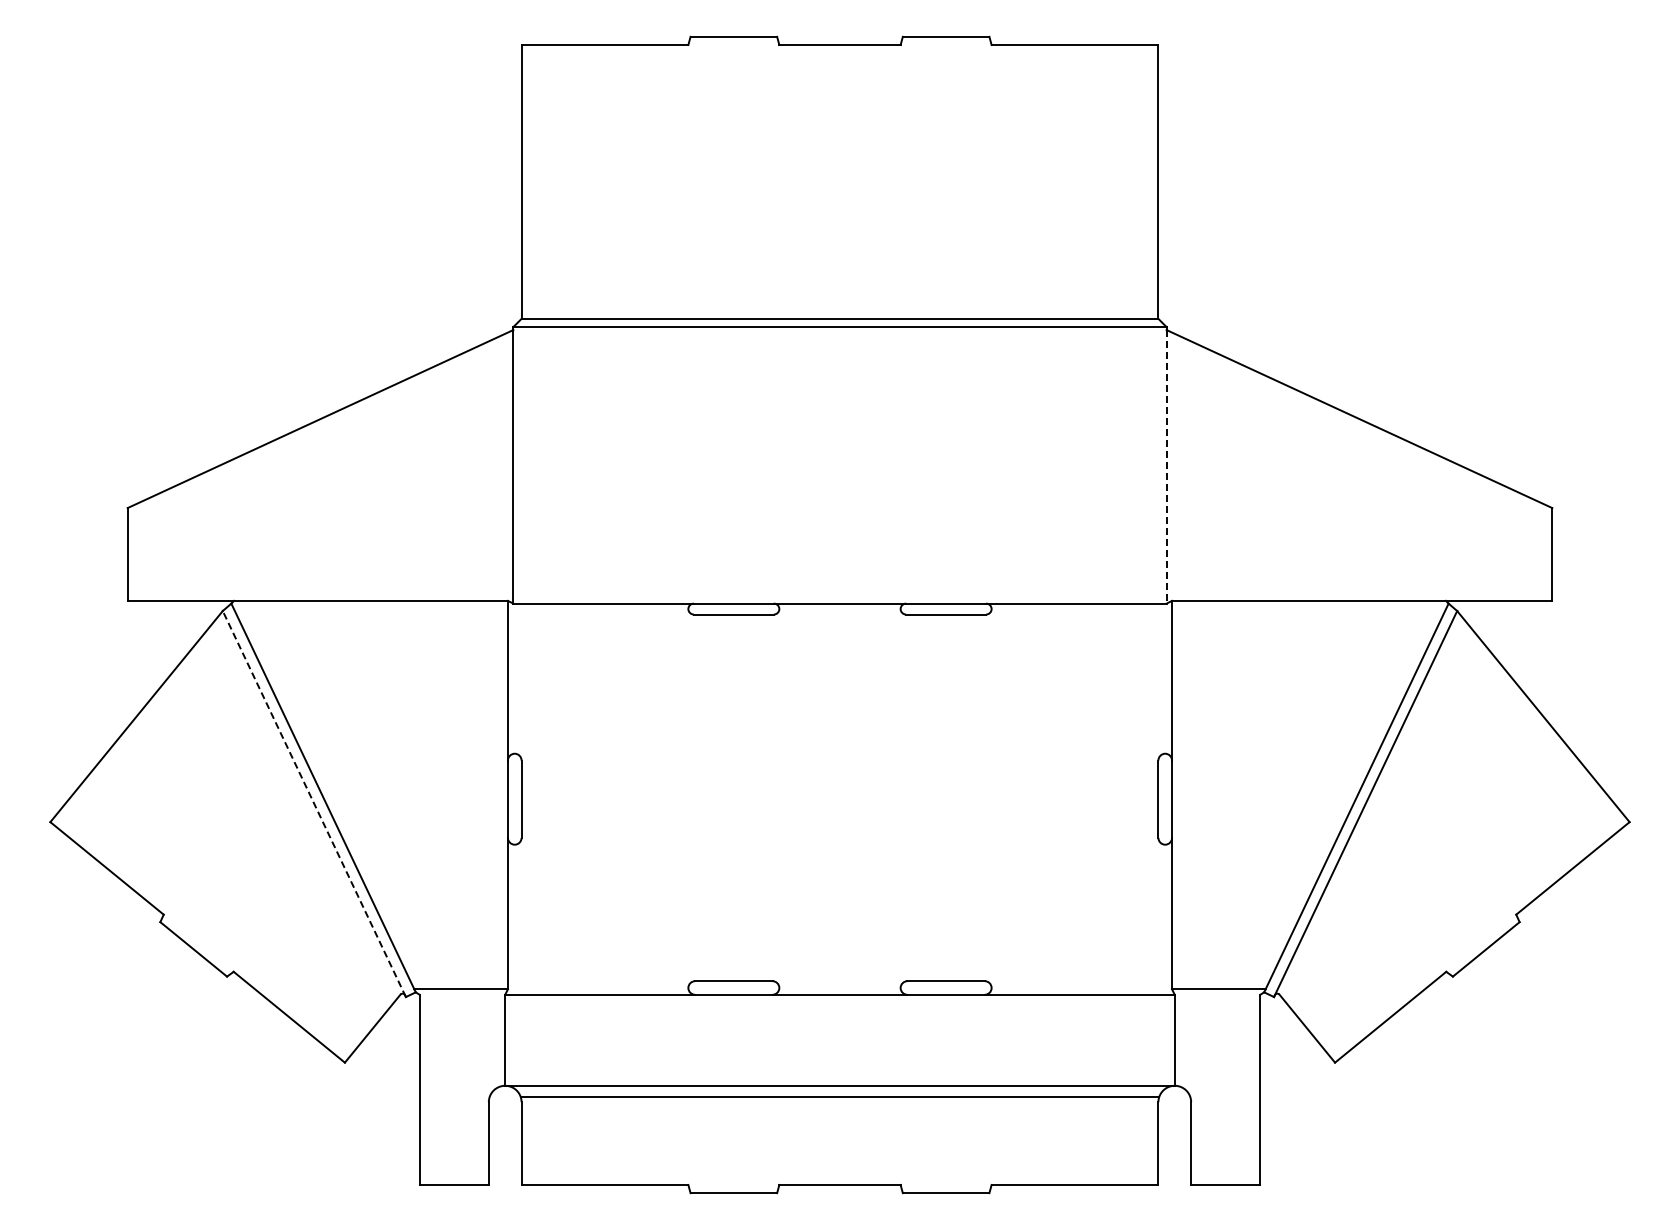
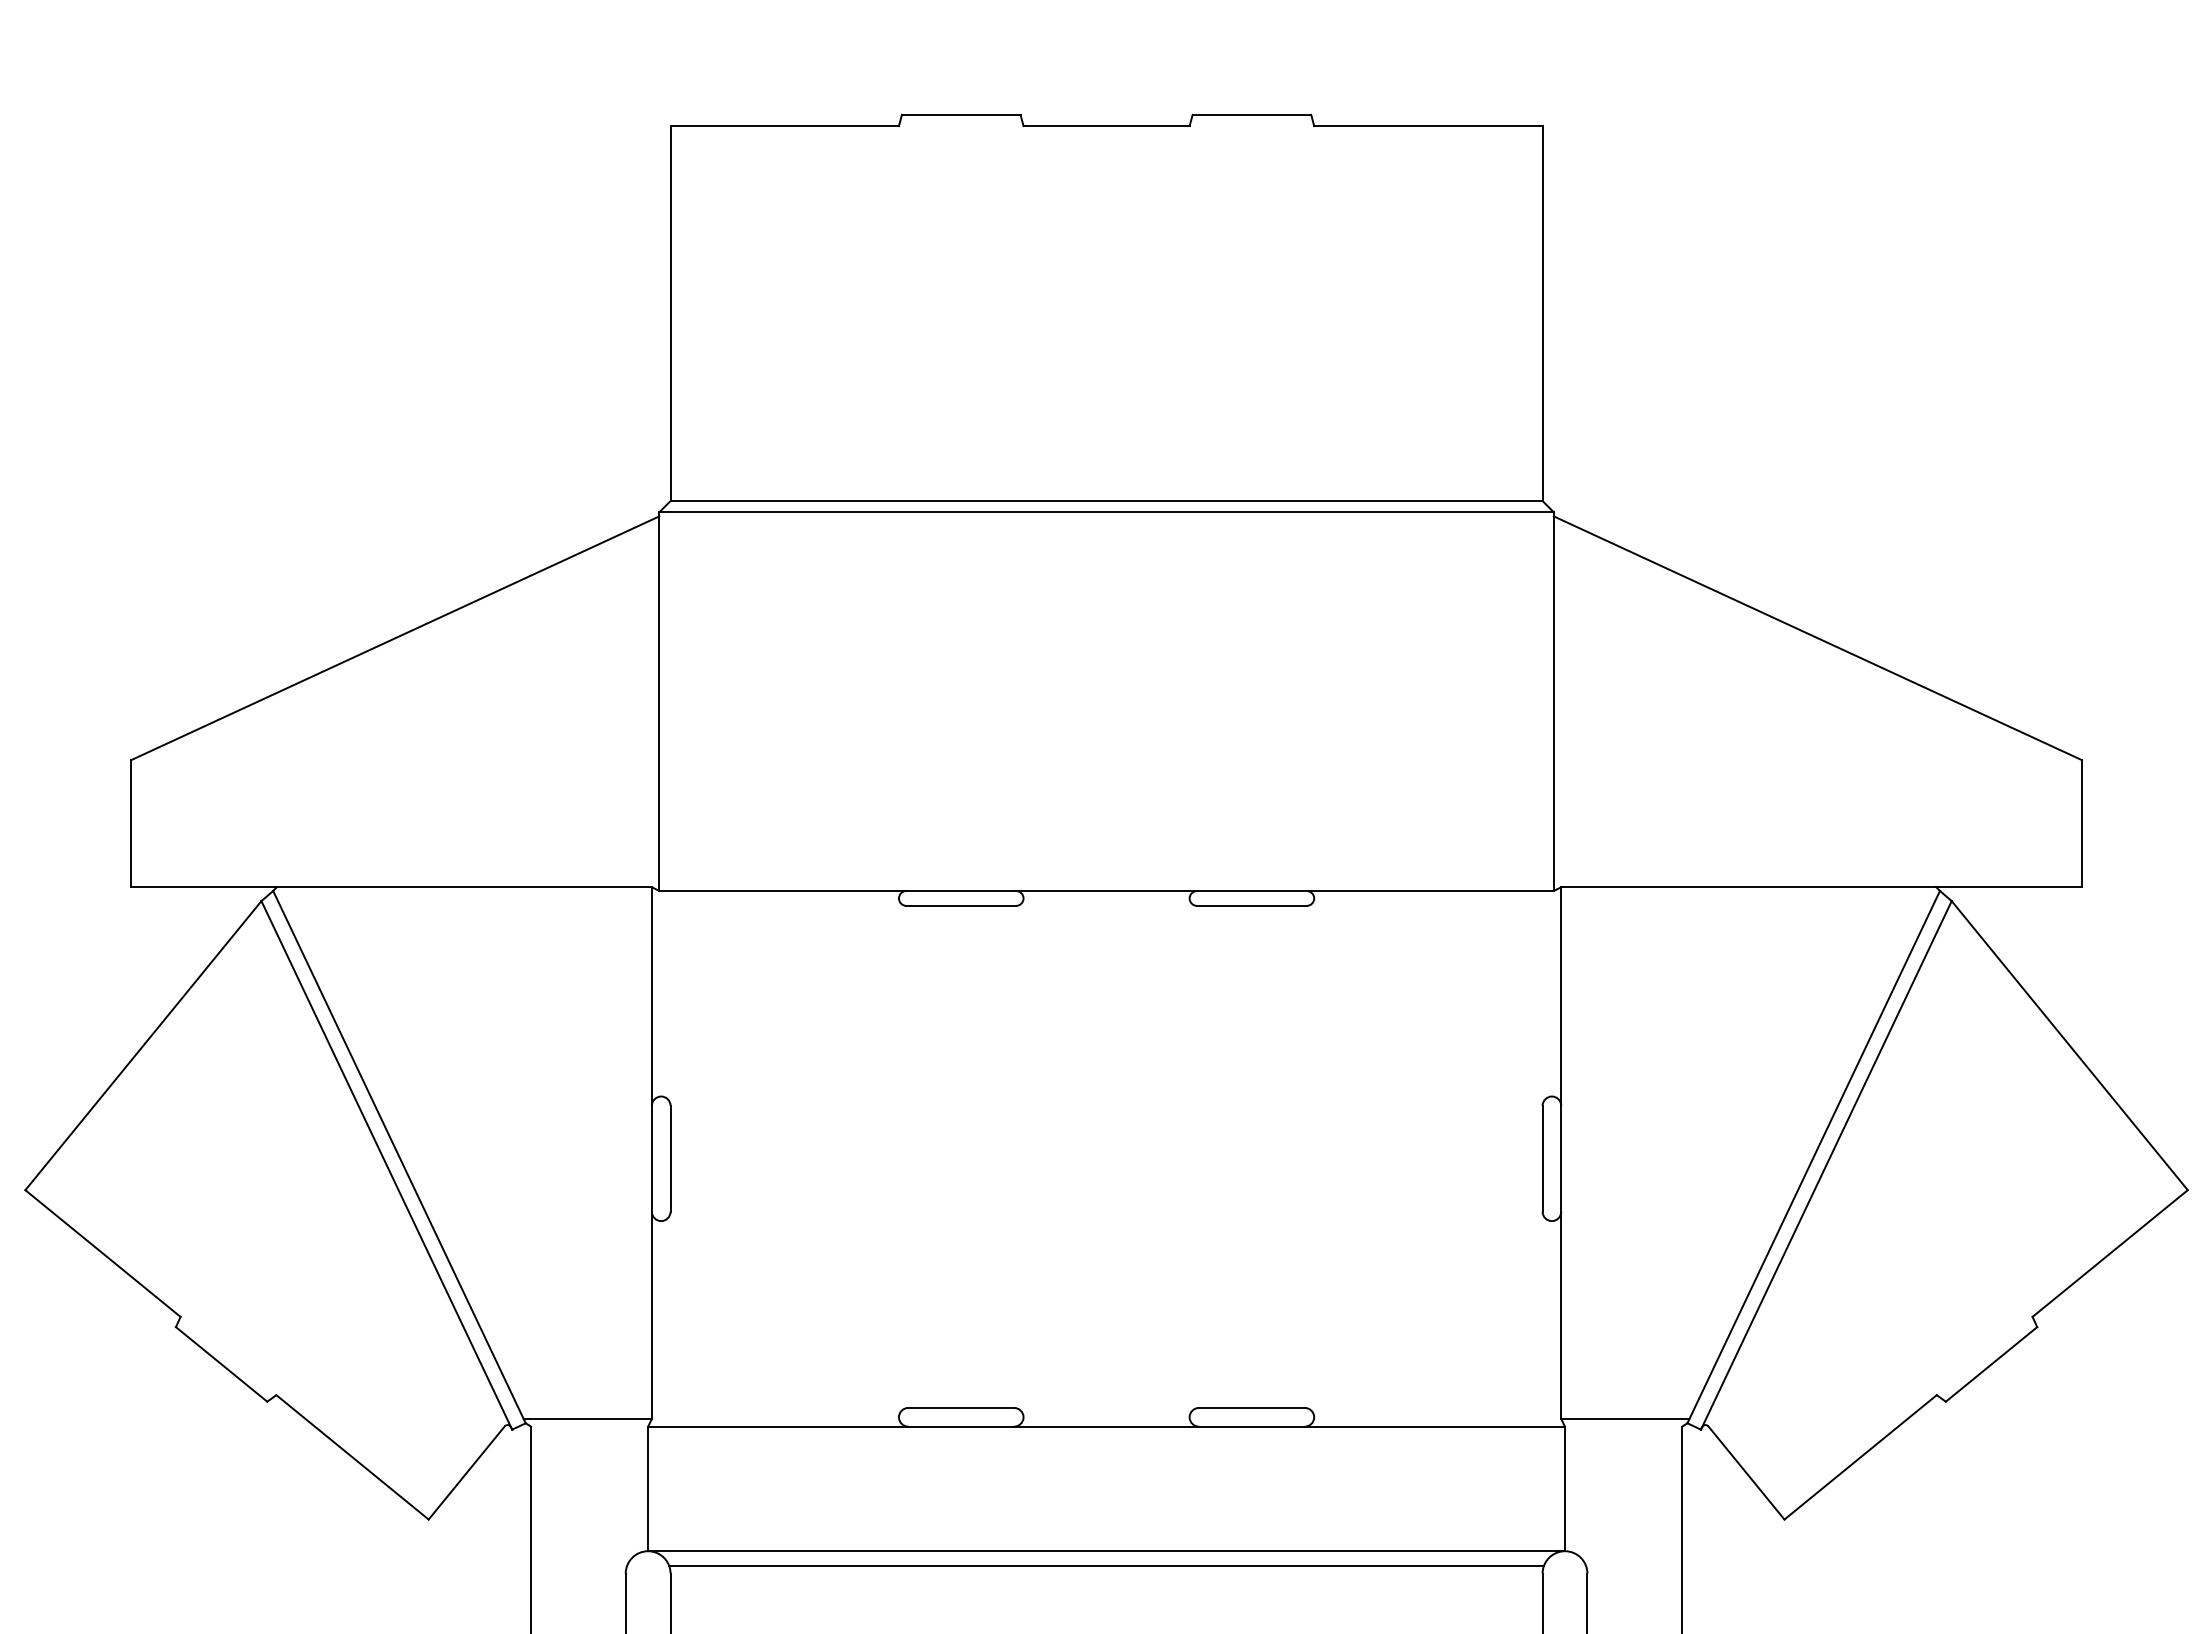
line: (1166, 466) -> (1553, 703), dashed -> solid
line: (314, 804) -> (387, 1166), dashed -> solid

